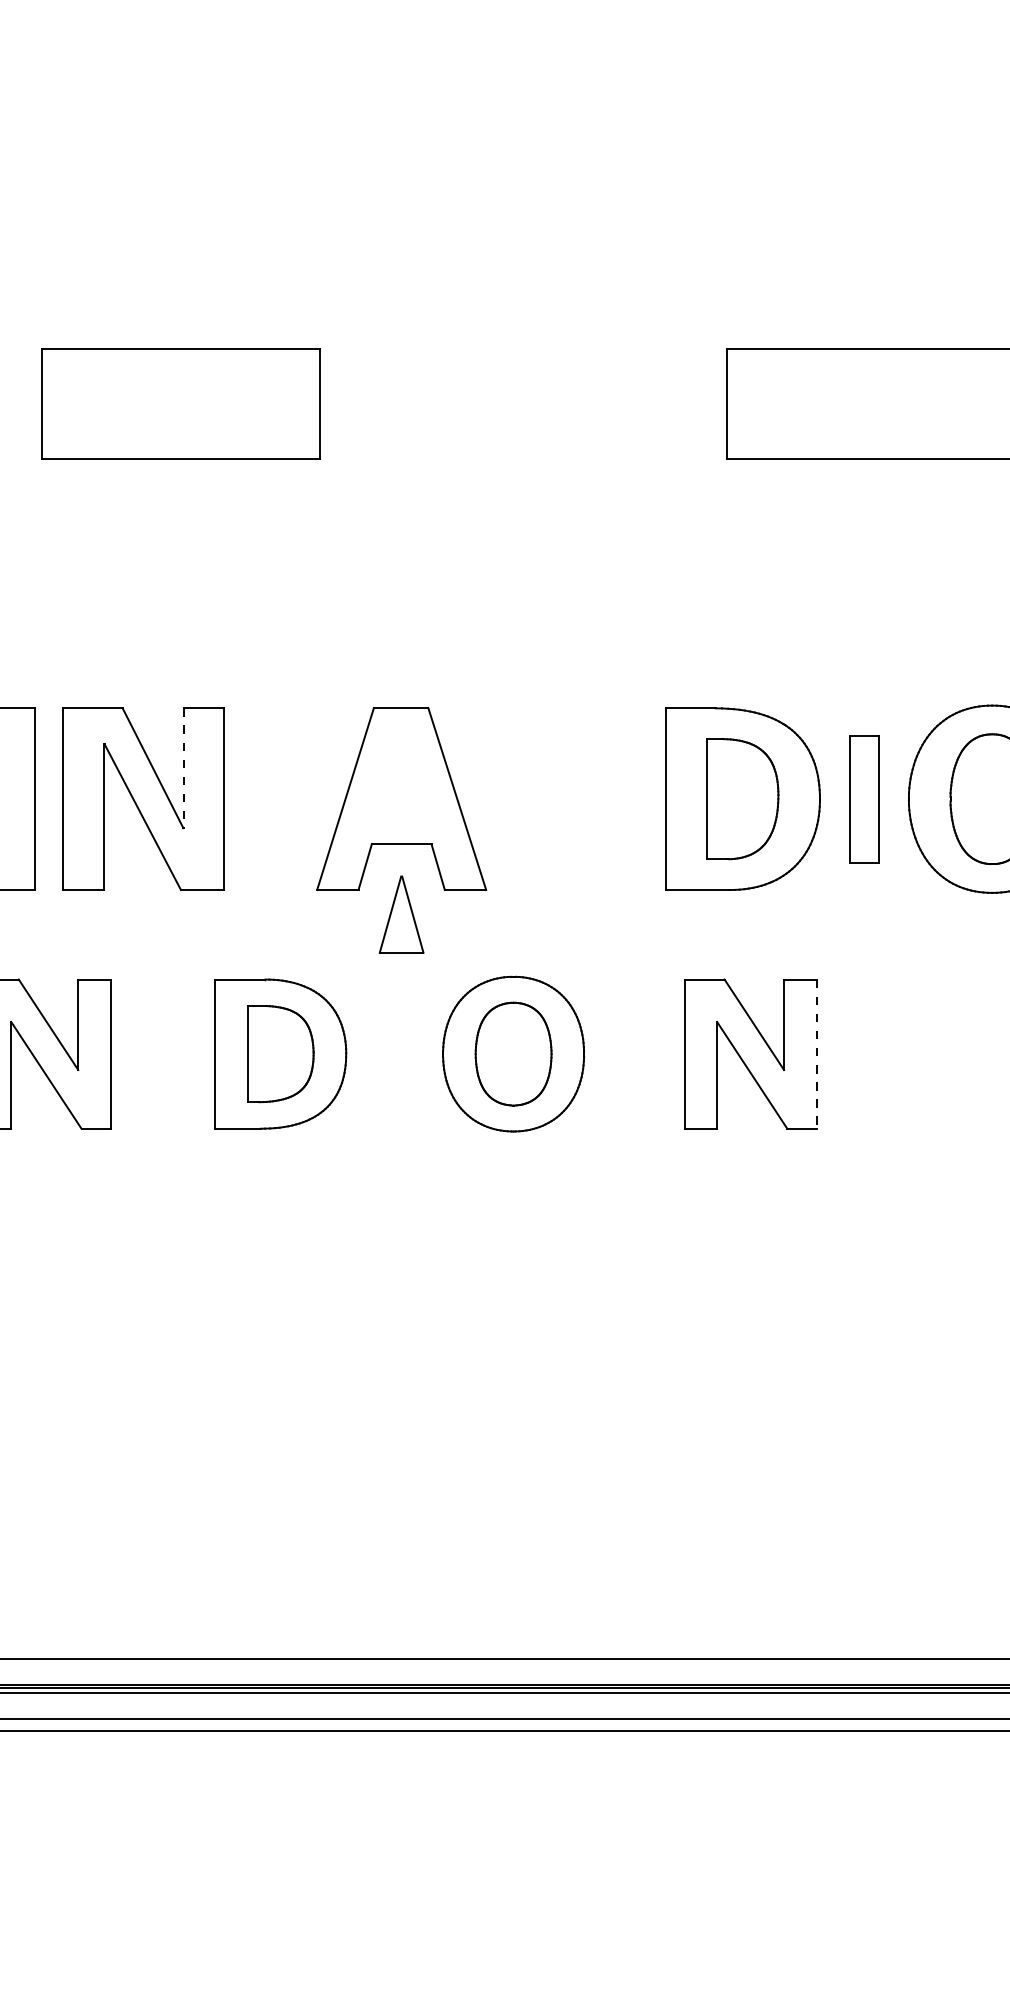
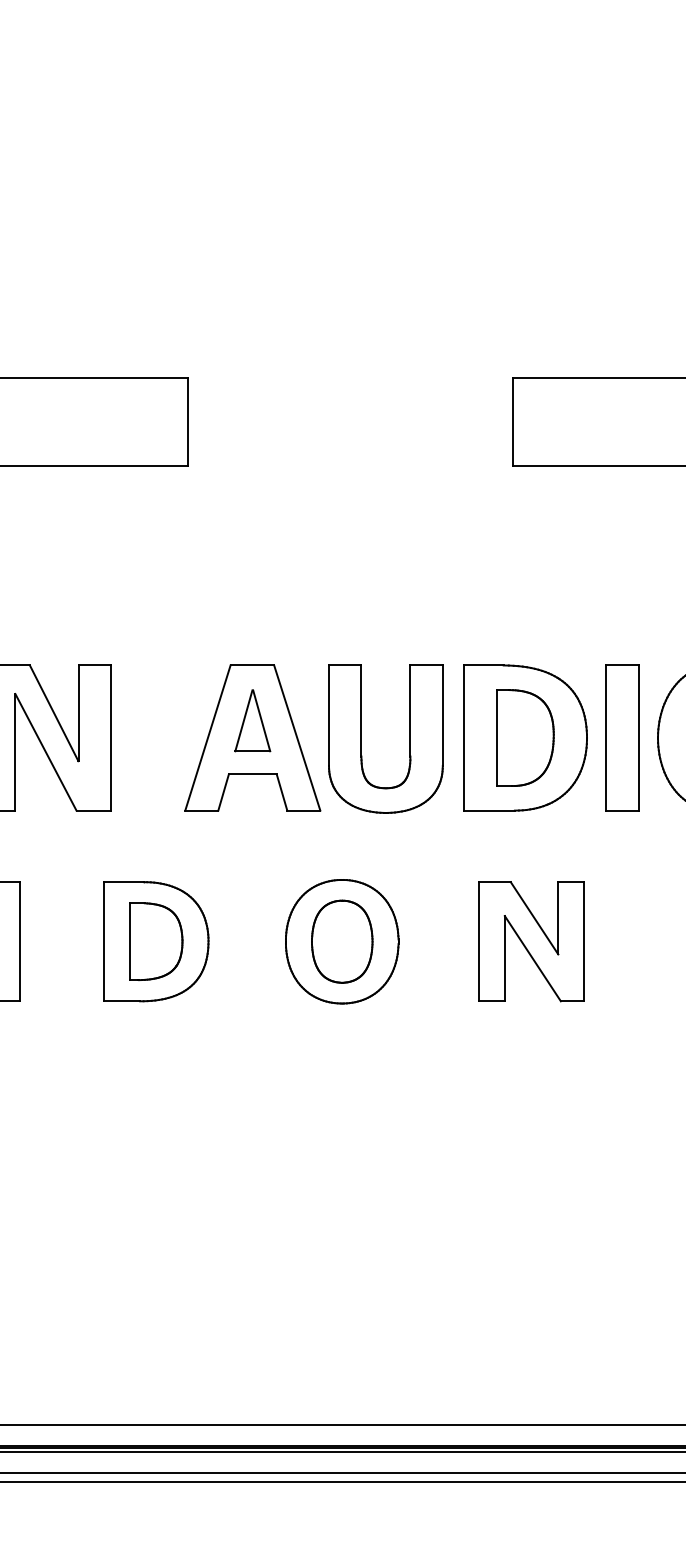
line: (183, 768) -> (78, 713), dashed -> solid
part: (864, 798) -> (622, 737), size x1.43
part: (538, 800) -> (362, 739), added
part: (401, 914) -> (252, 720), moved
line: (816, 1054) -> (584, 942), dashed -> solid

